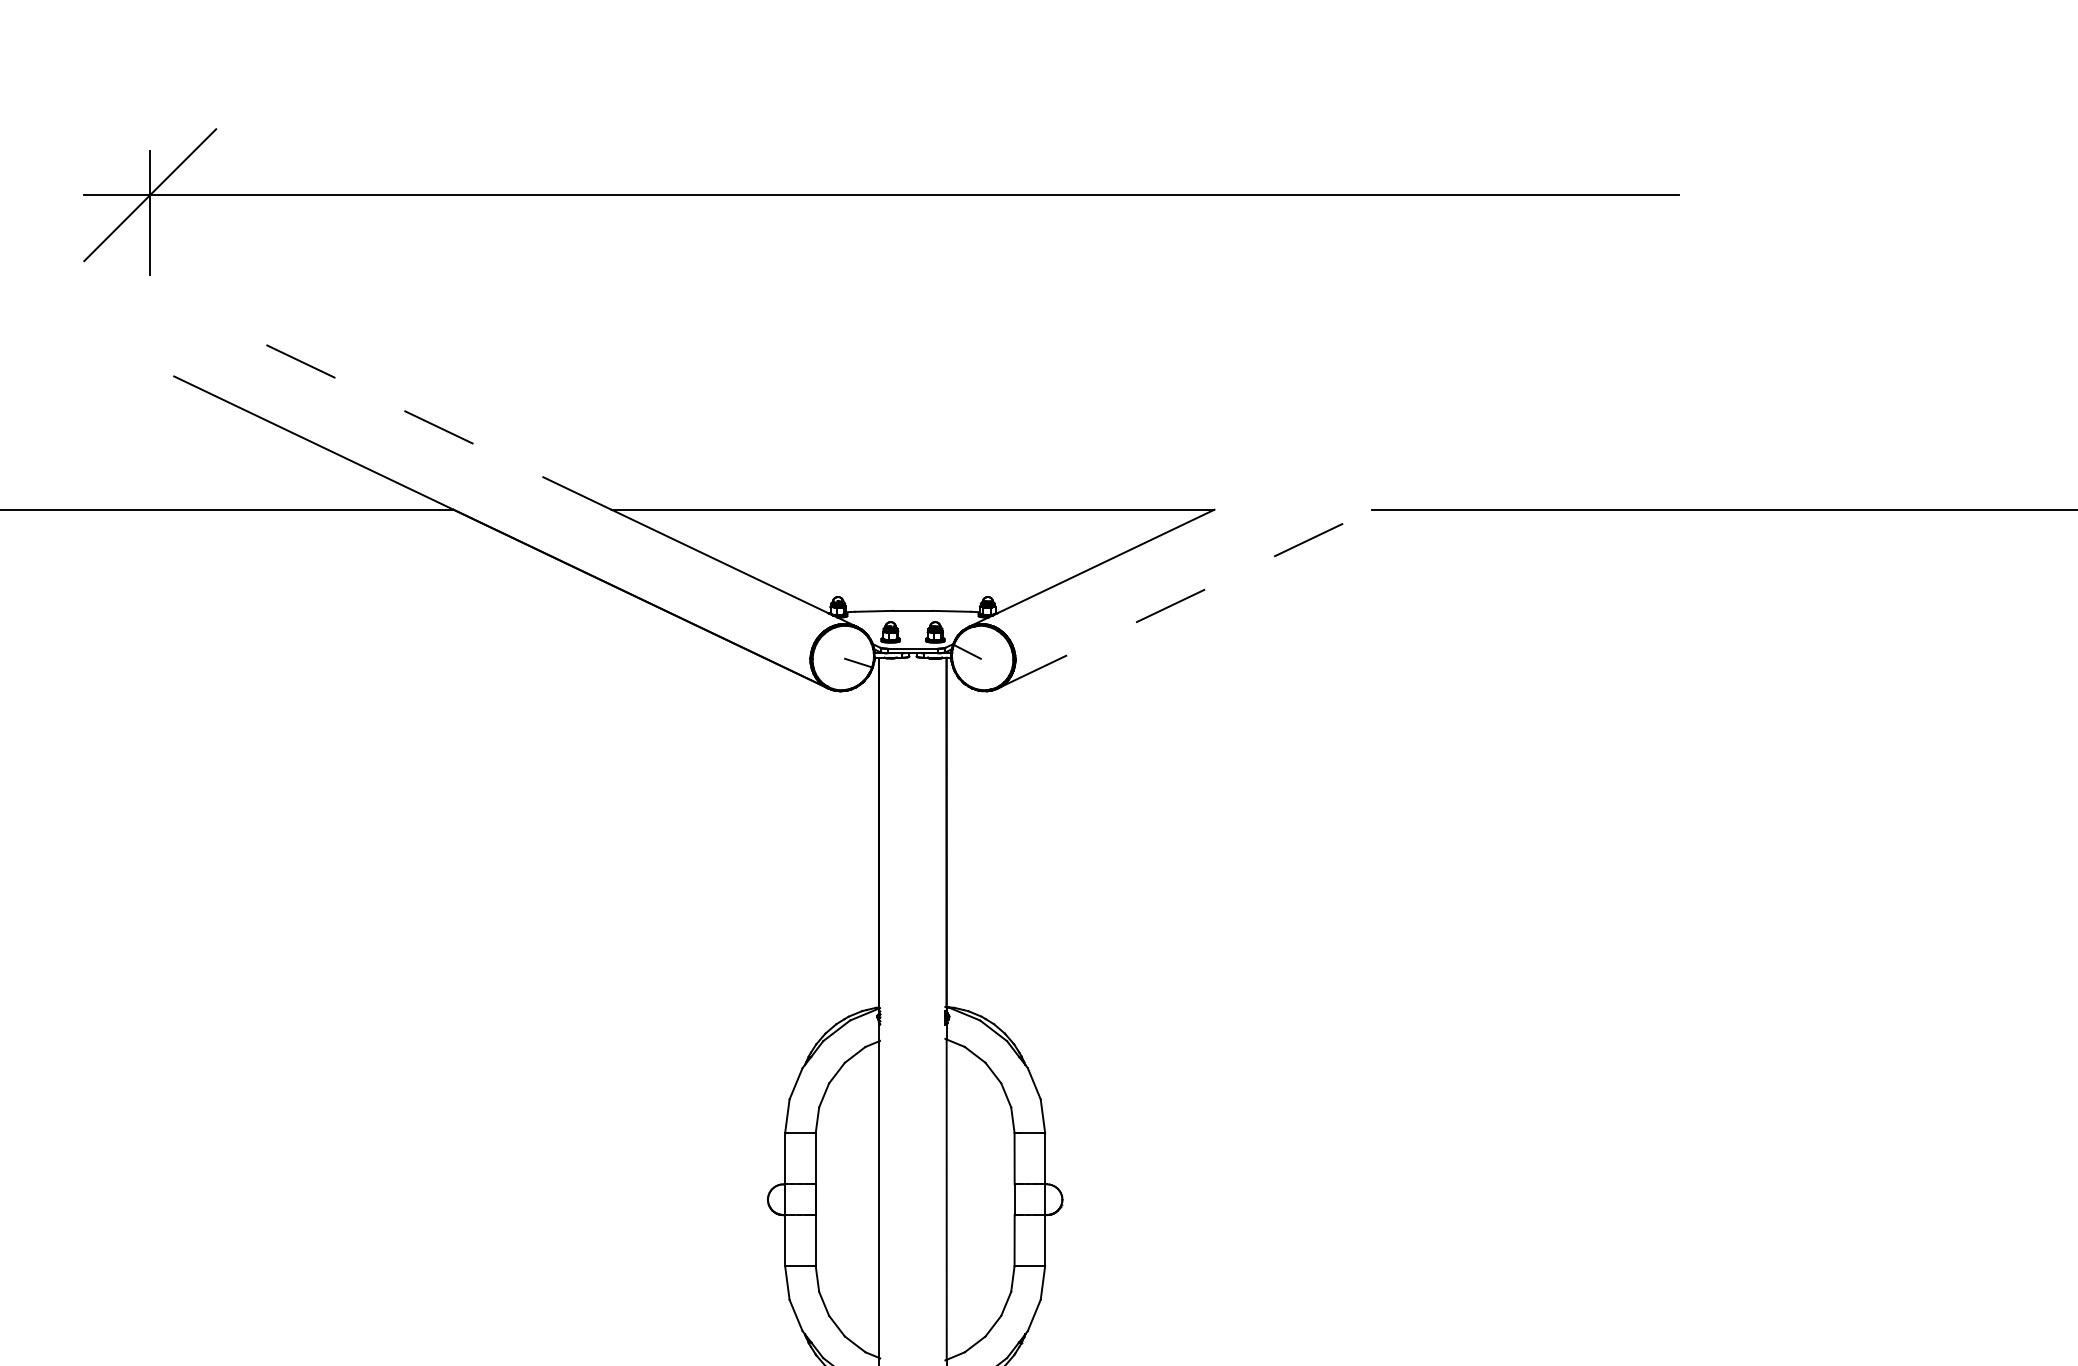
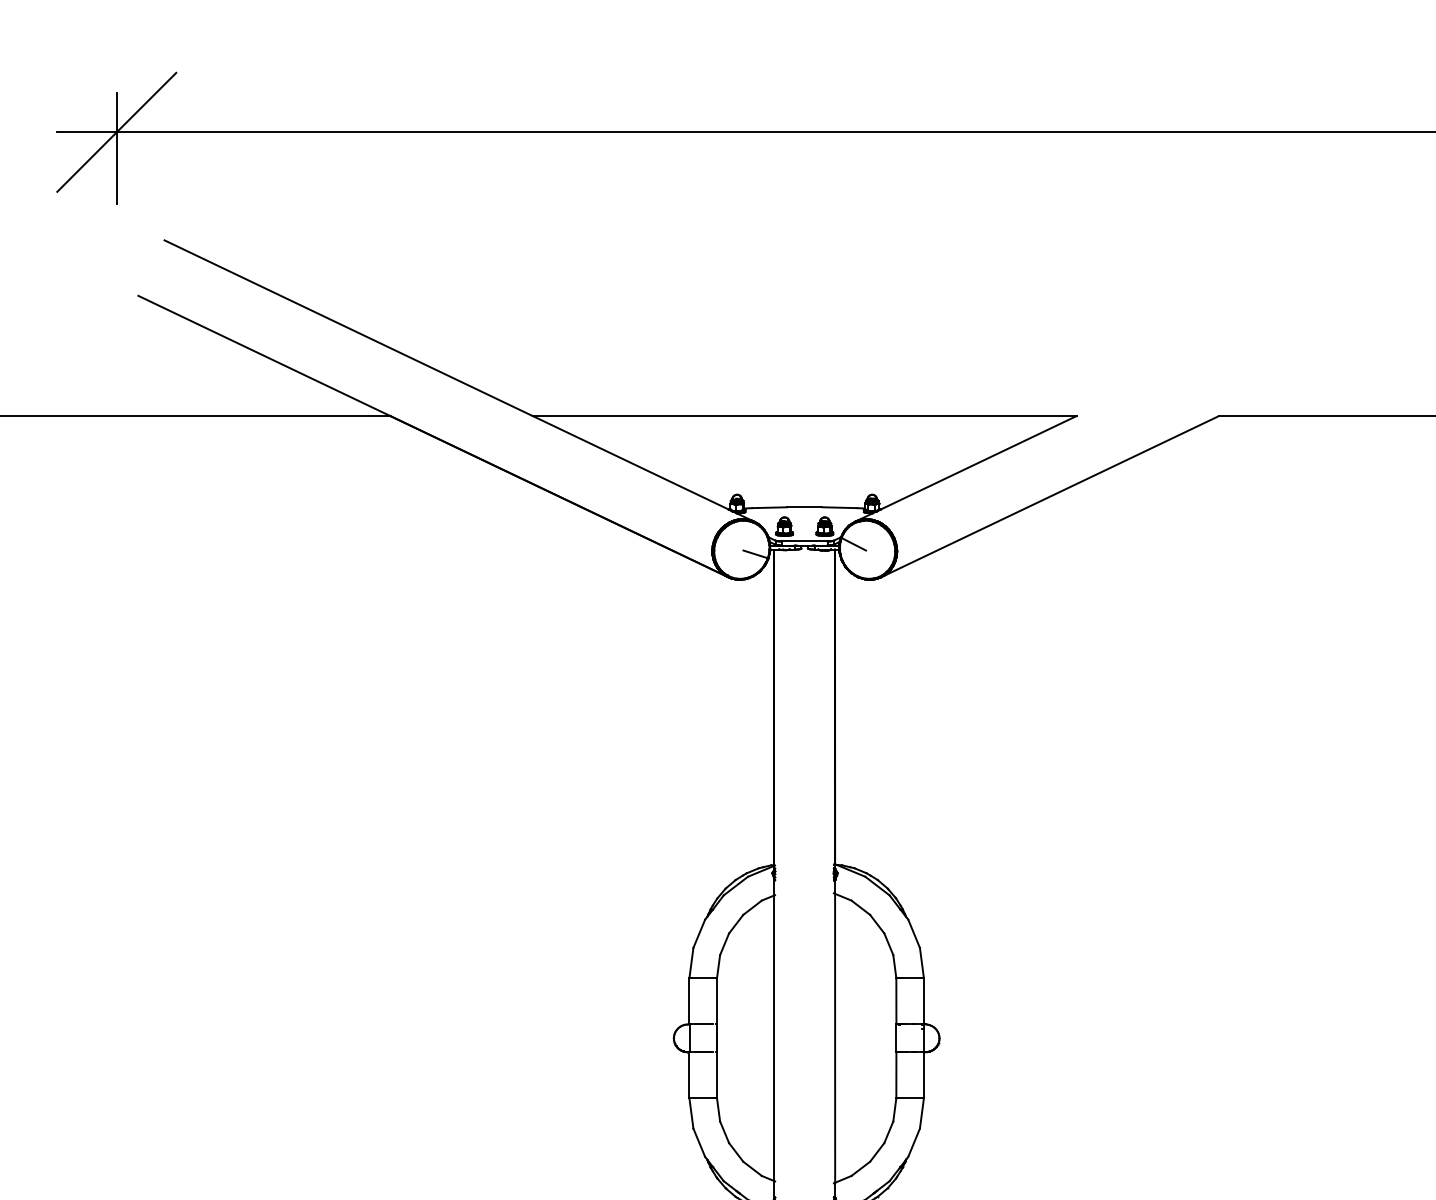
line: (406, 412) -> (347, 328), dashed -> solid
line: (1185, 598) -> (1050, 496), dashed -> solid

